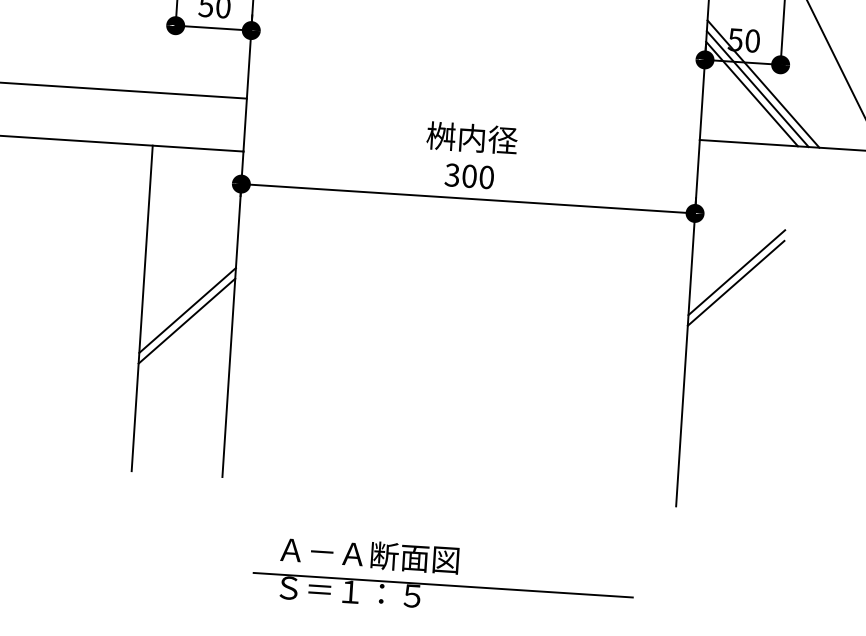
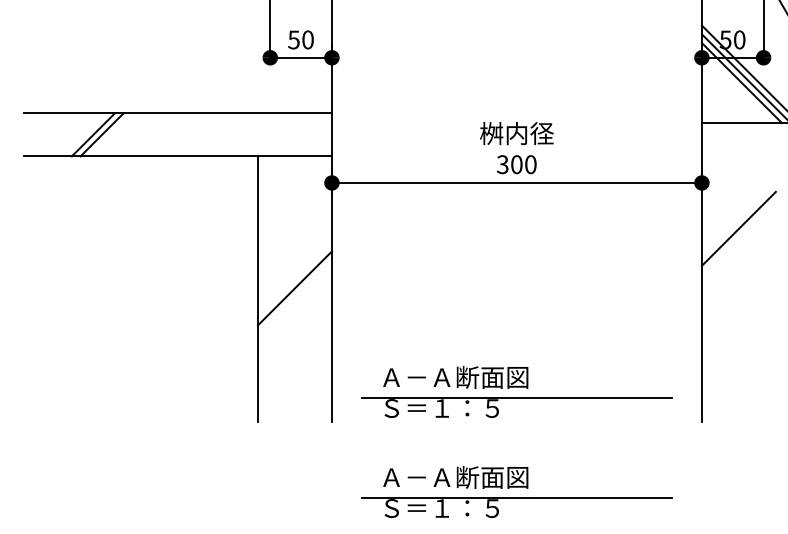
line: (735, 283) -> (738, 237), removed
line: (186, 321) -> (294, 297), removed
part: (451, 454) -> (516, 391), added

